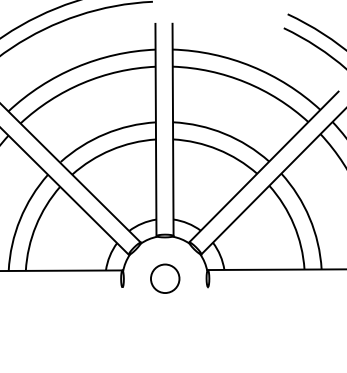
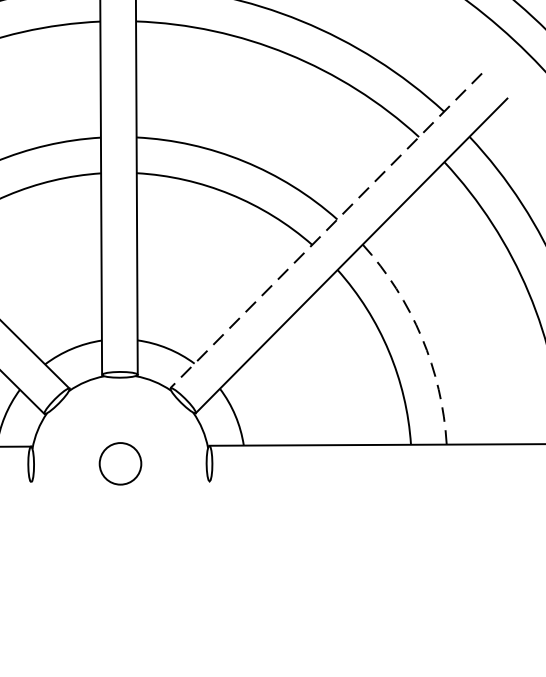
line: (263, 167) -> (325, 231), solid -> dashed
arc: (309, 218) -> (421, 338), solid -> dashed
circle: (165, 278) -> (120, 463), size x0.7

